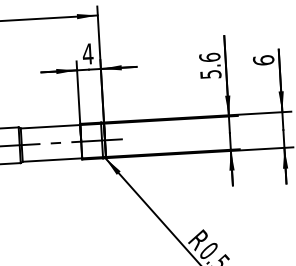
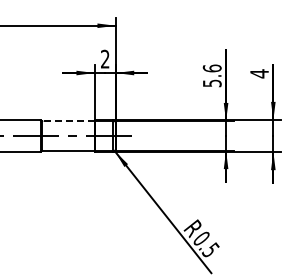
text: (87, 53) -> (104, 58), 4 -> 2
text: (263, 60) -> (259, 73), 6 -> 4
line: (50, 126) -> (68, 121), solid -> dashed

